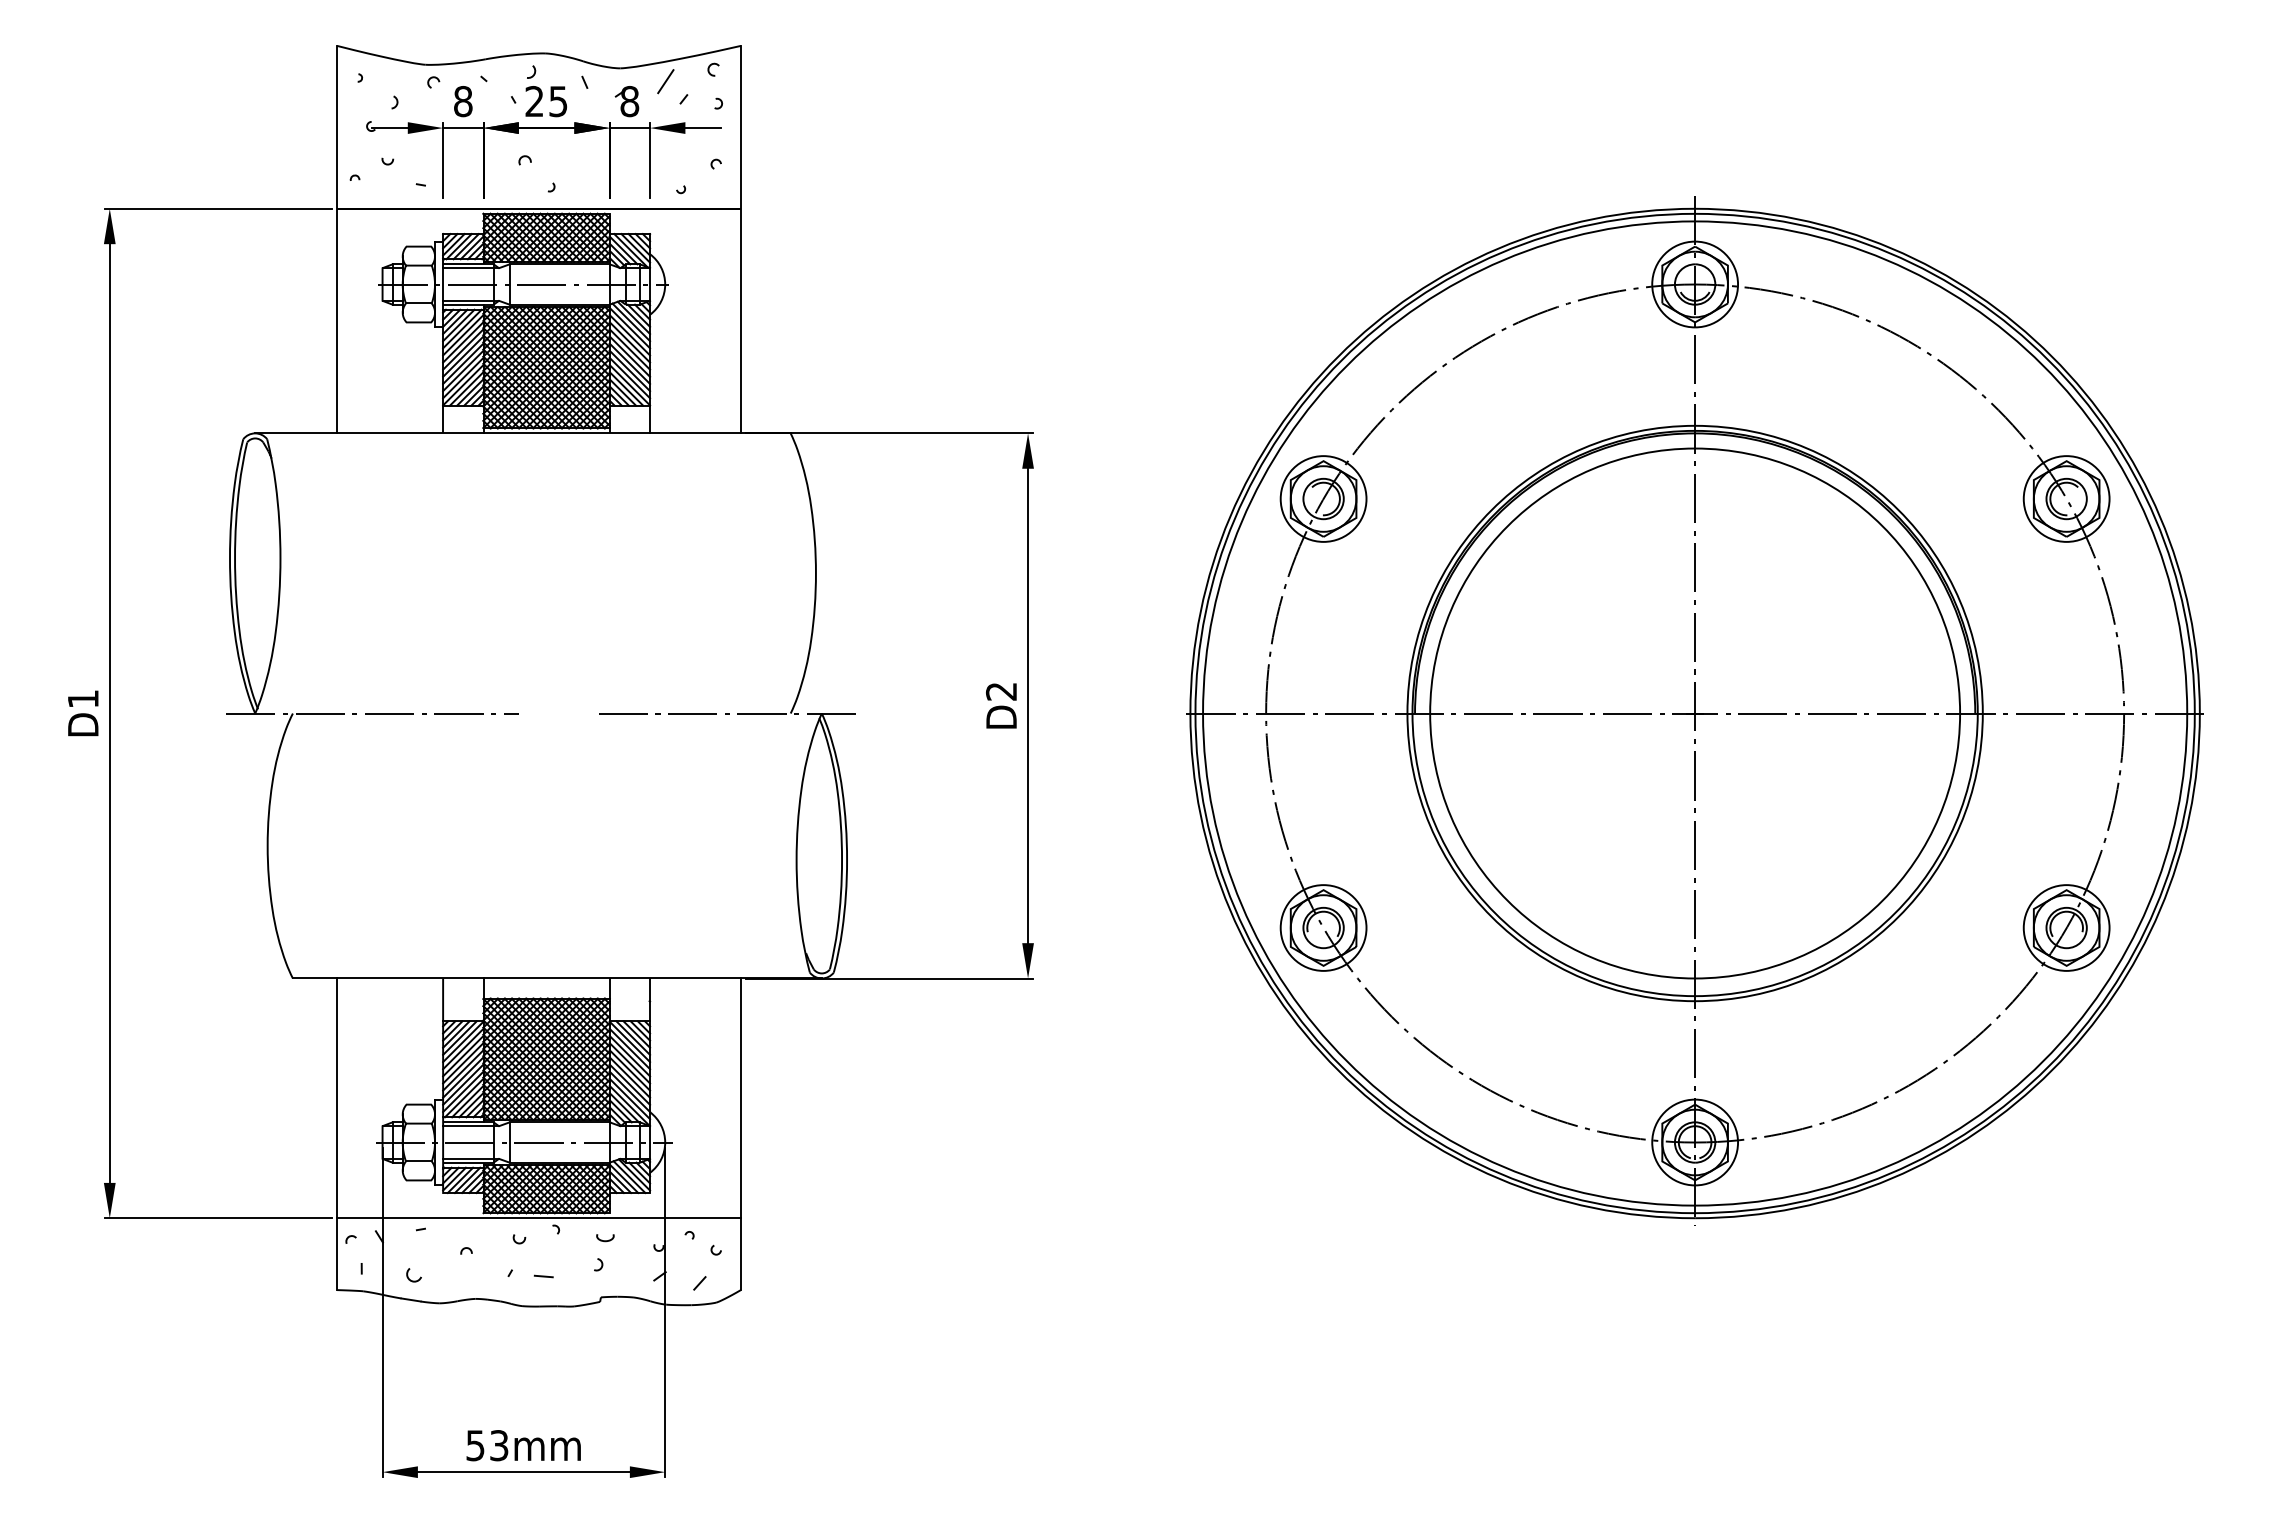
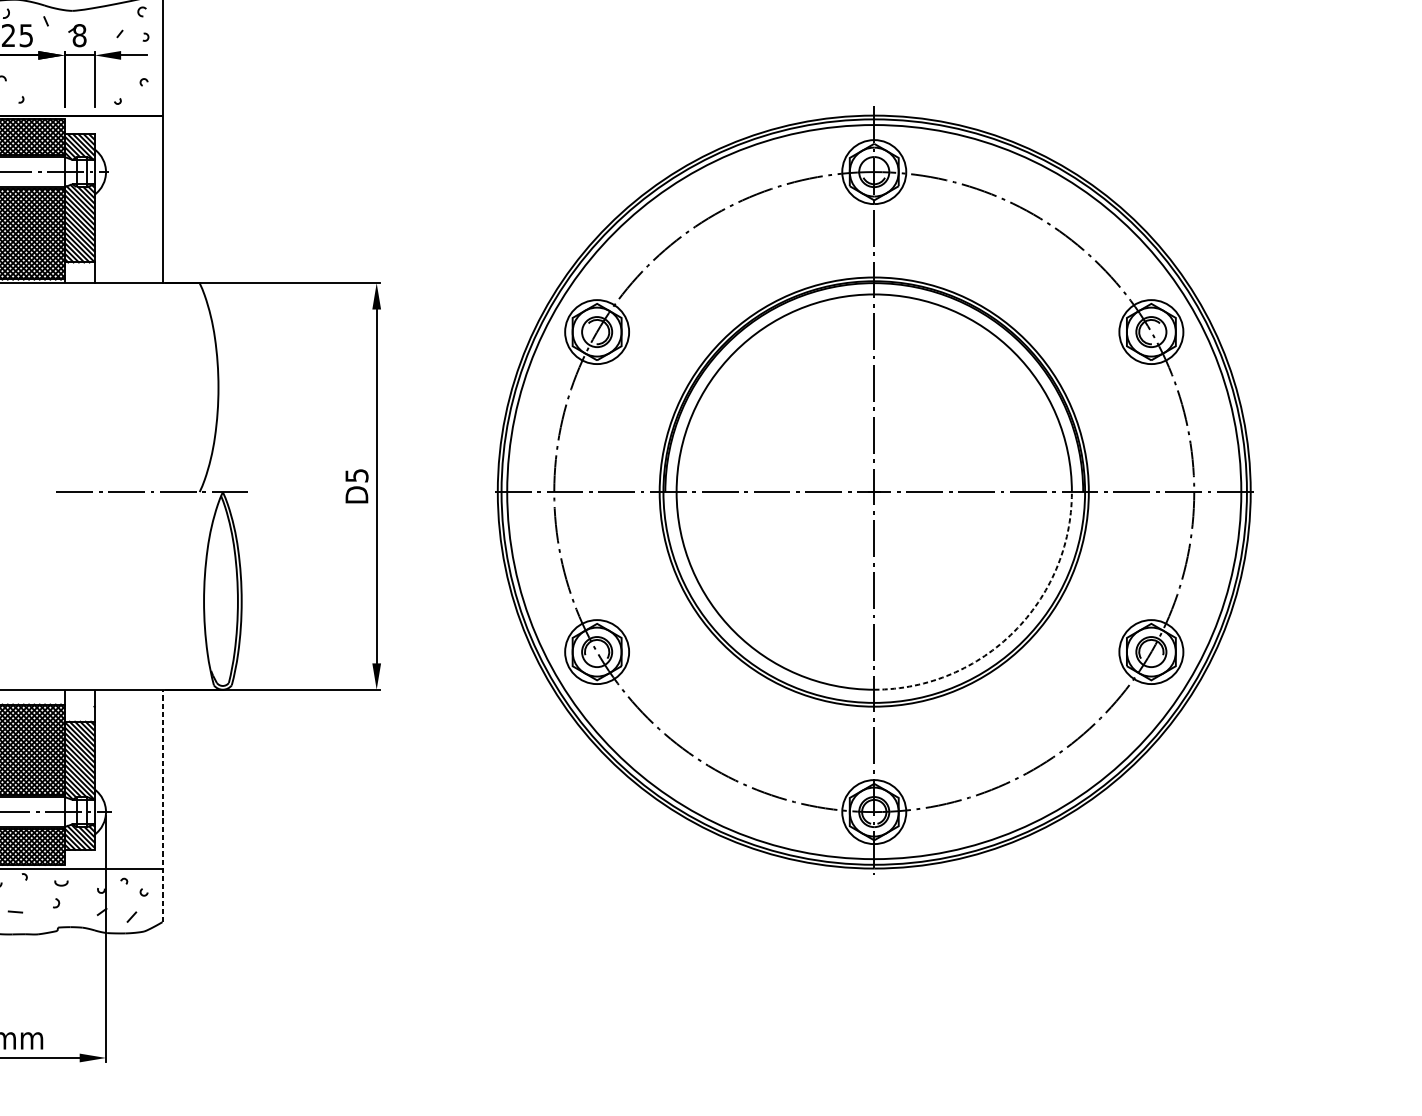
line: (665, 81) -> (106, 20), removed
text: (1001, 691) -> (356, 475), D2 -> D5
arc: (1882, 900) -> (1014, 631), solid -> dashed
line: (740, 1134) -> (162, 806), solid -> dashed

